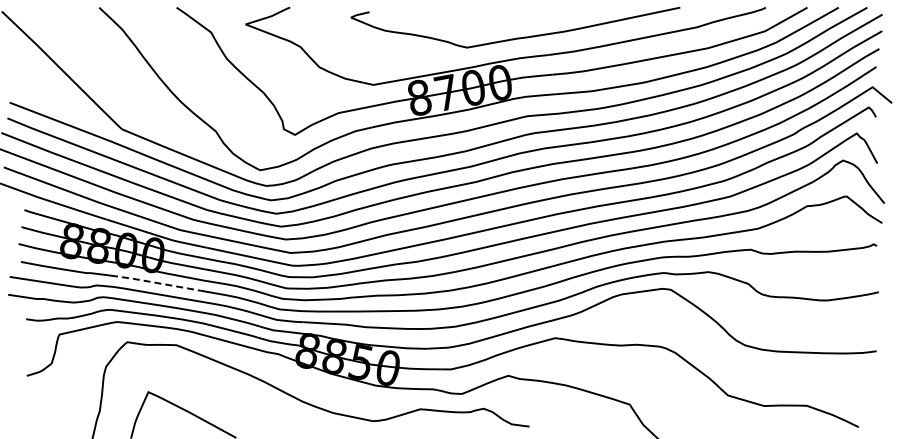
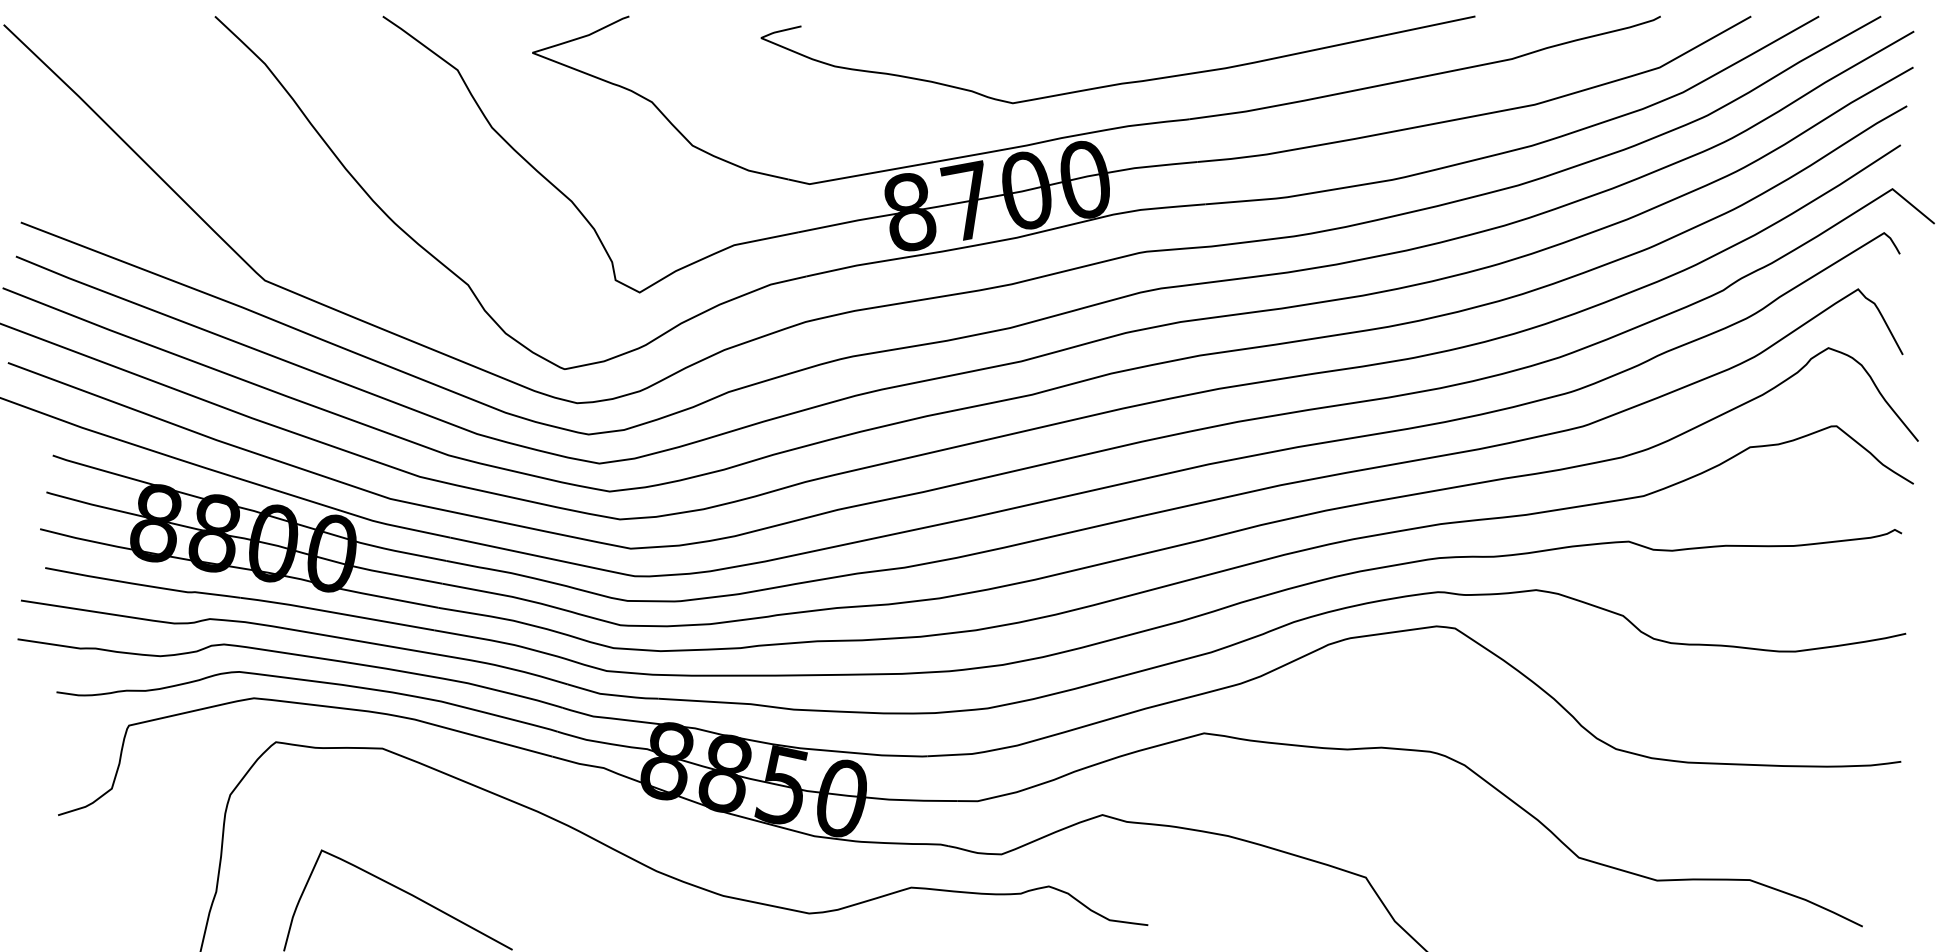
line: (154, 282) -> (334, 612), dashed -> solid

